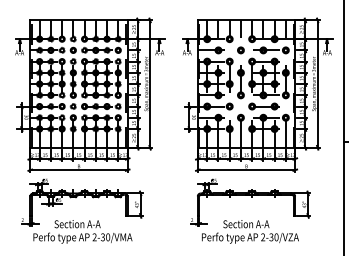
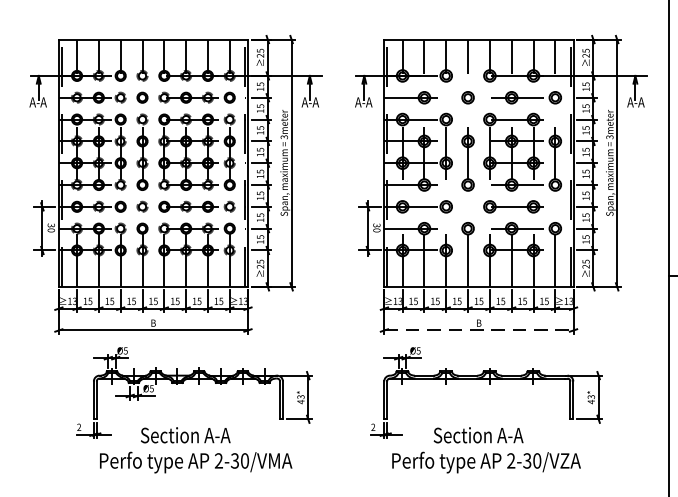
line: (246, 170) -> (478, 331), solid -> dashed
part: (82, 222) -> (195, 432), moved

